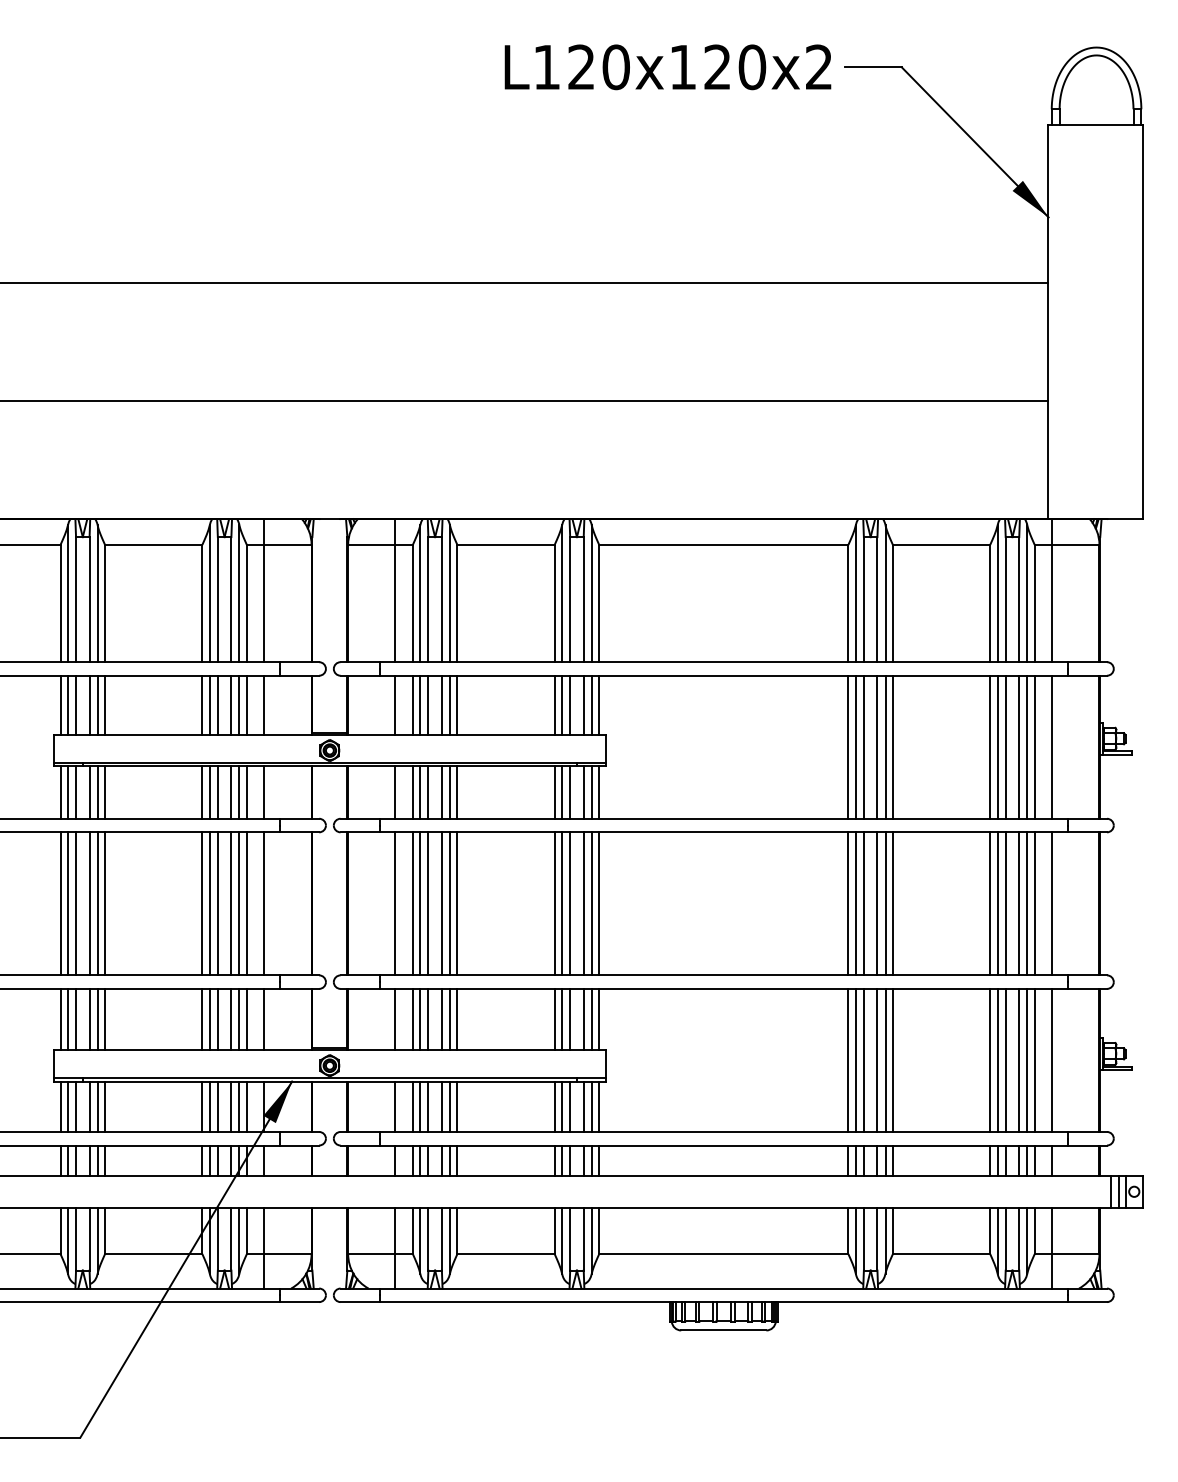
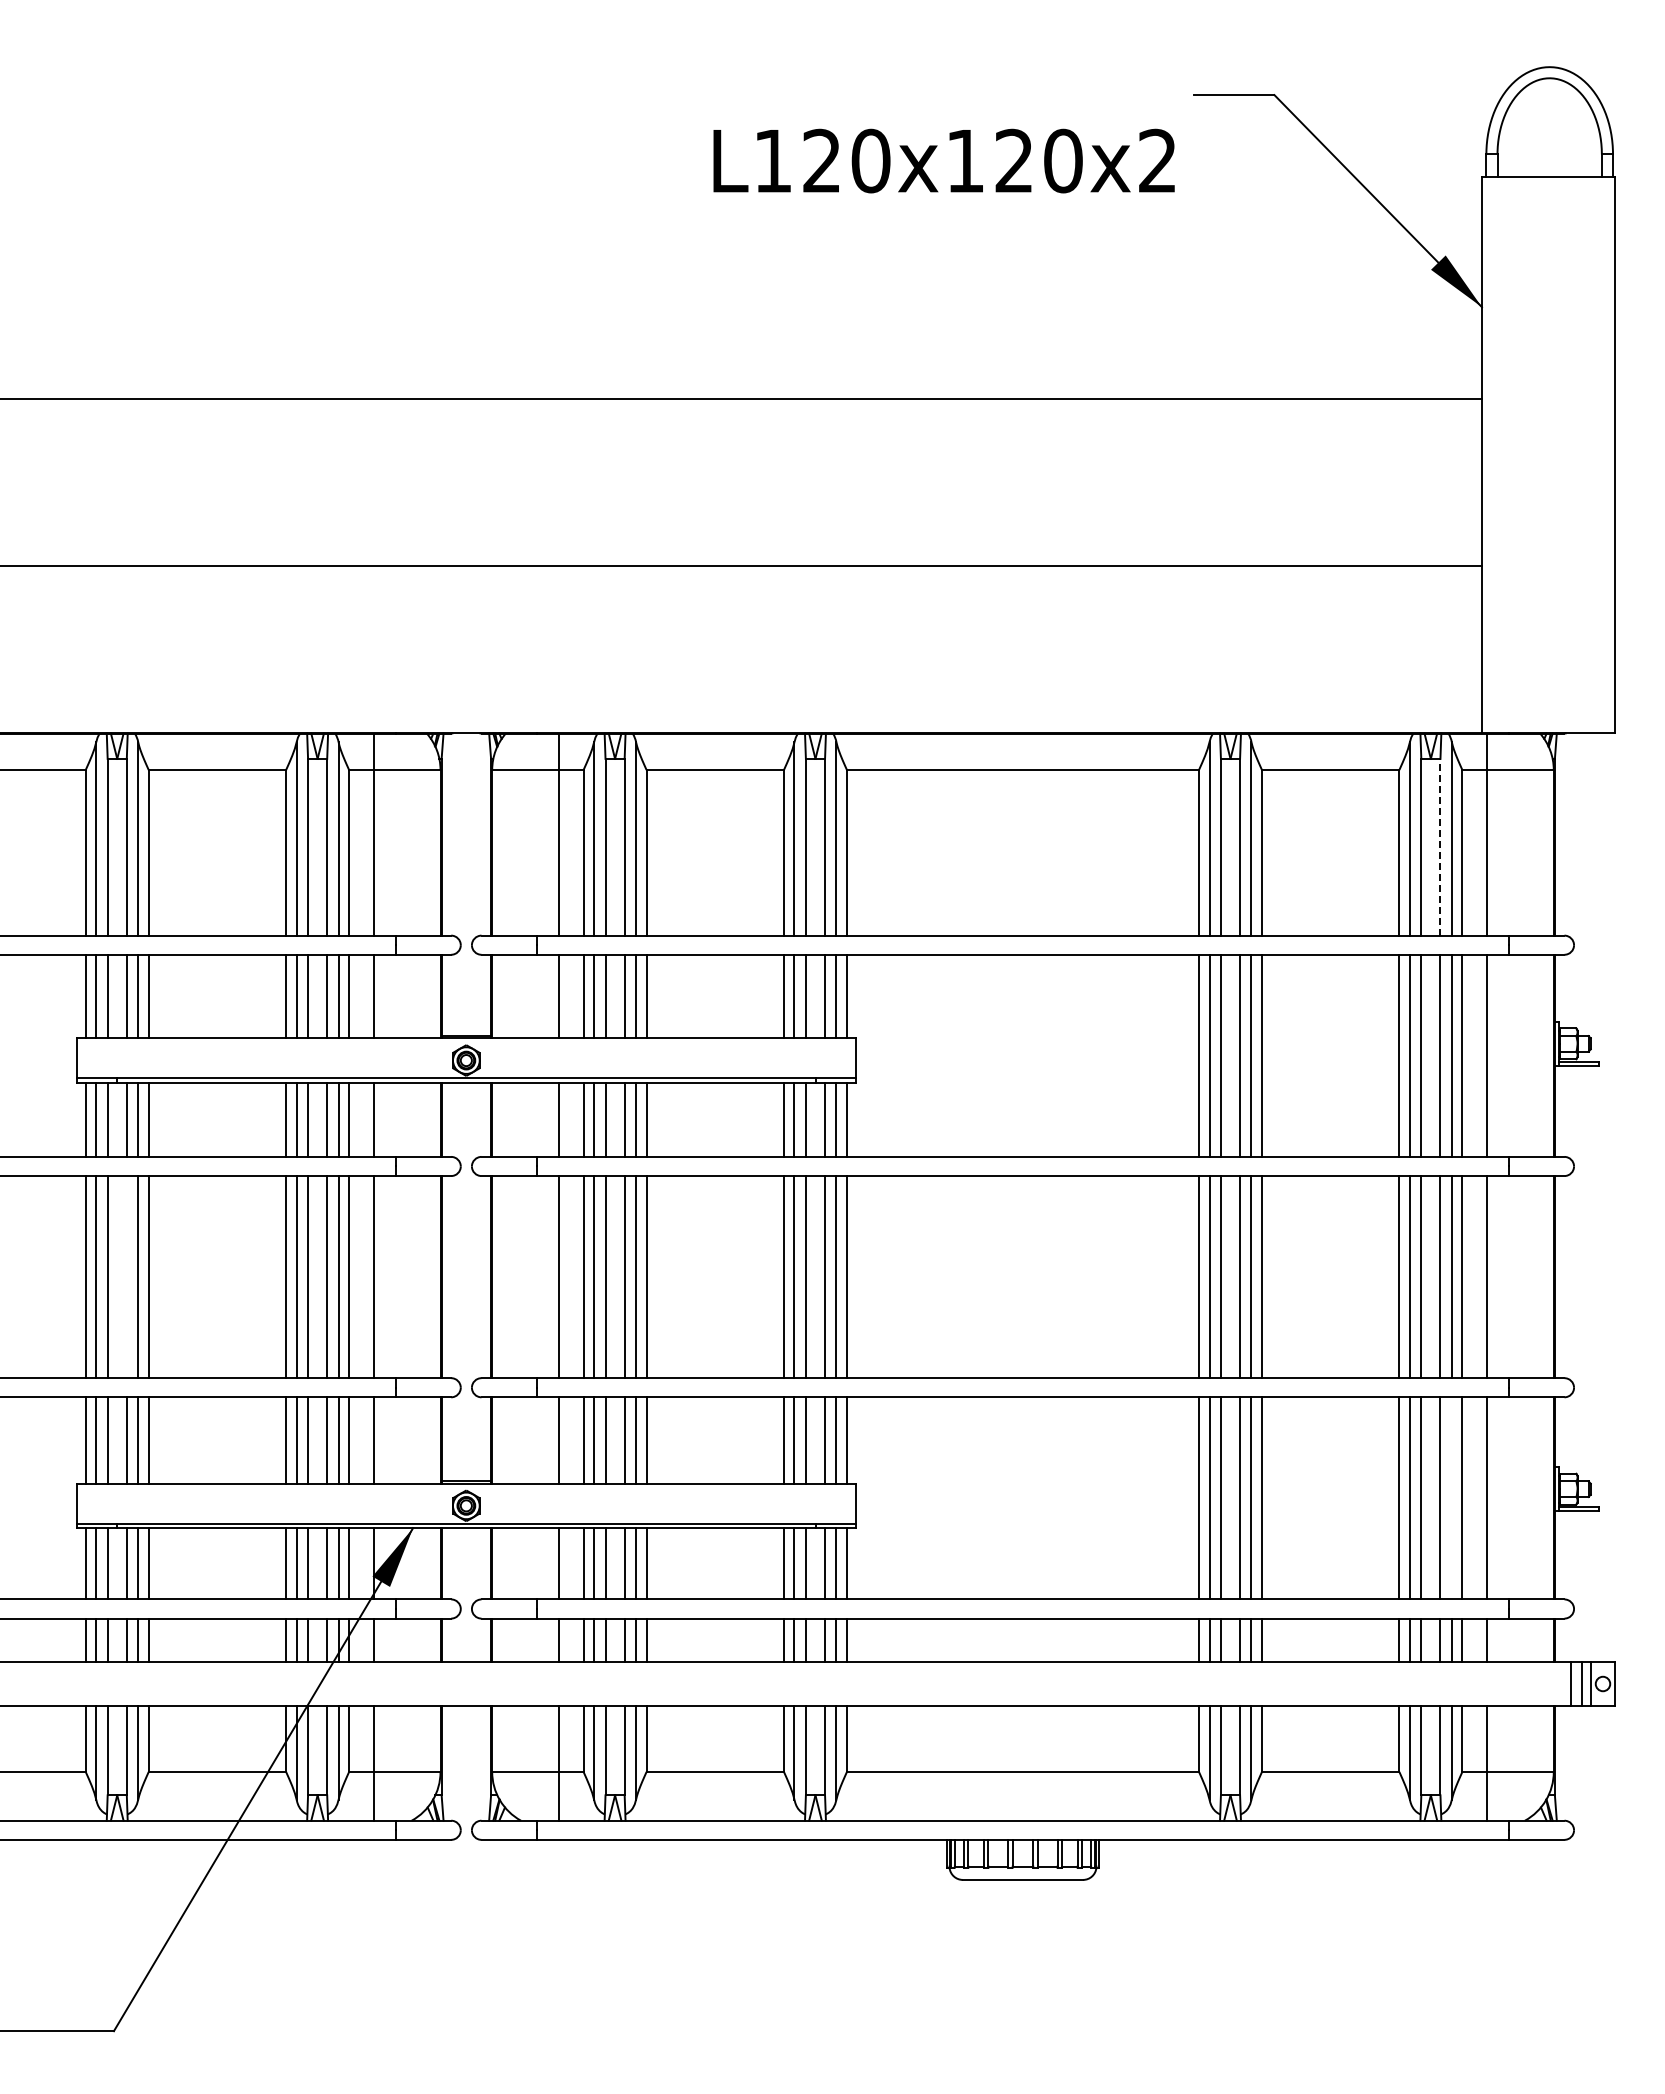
text: (667, 66) -> (943, 160), moved
line: (1019, 599) -> (1440, 846), solid -> dashed
line: (89, 904) -> (126, 1277), removed
line: (1027, 1060) -> (1451, 1498), removed

